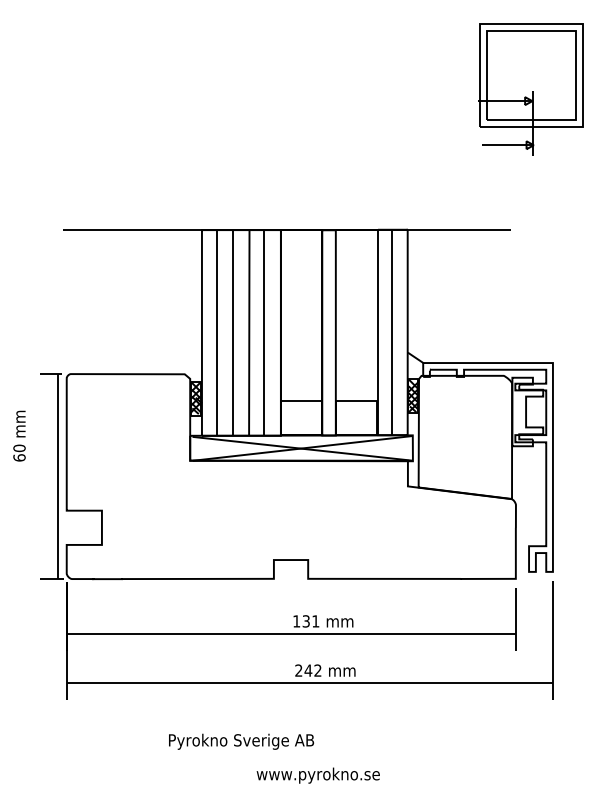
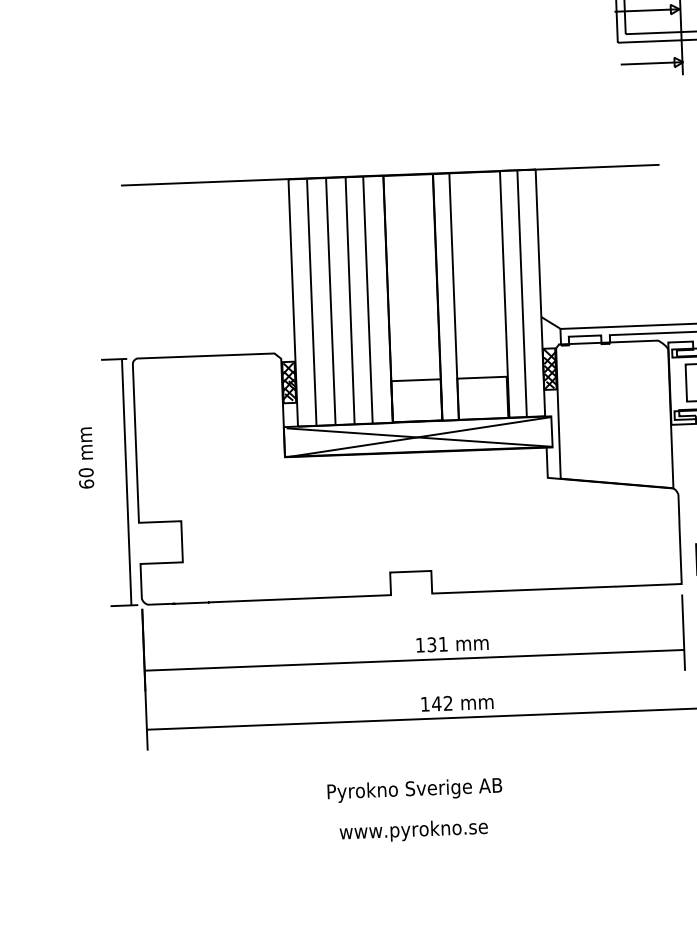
text: (19, 435) -> (85, 457), moved
text: (298, 670) -> (424, 704), 242 -> 142
text: (241, 741) -> (414, 789), moved
text: (317, 775) -> (412, 830), moved

